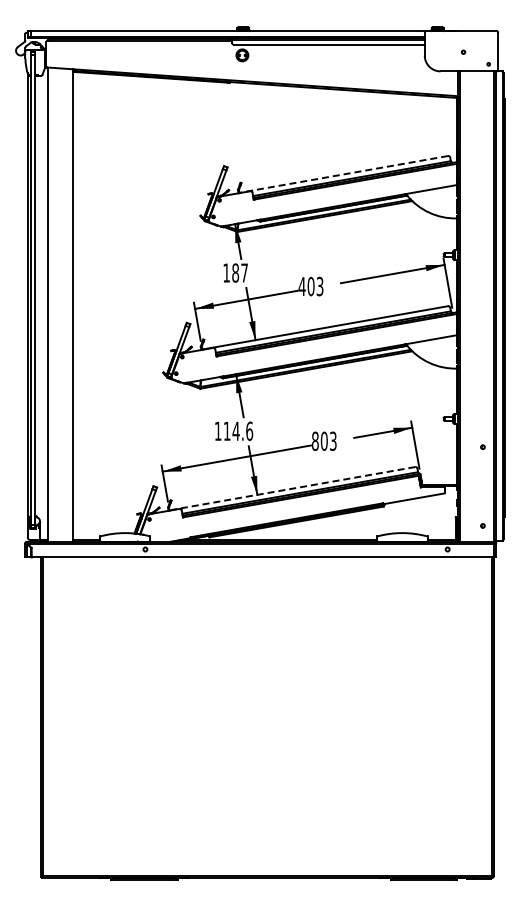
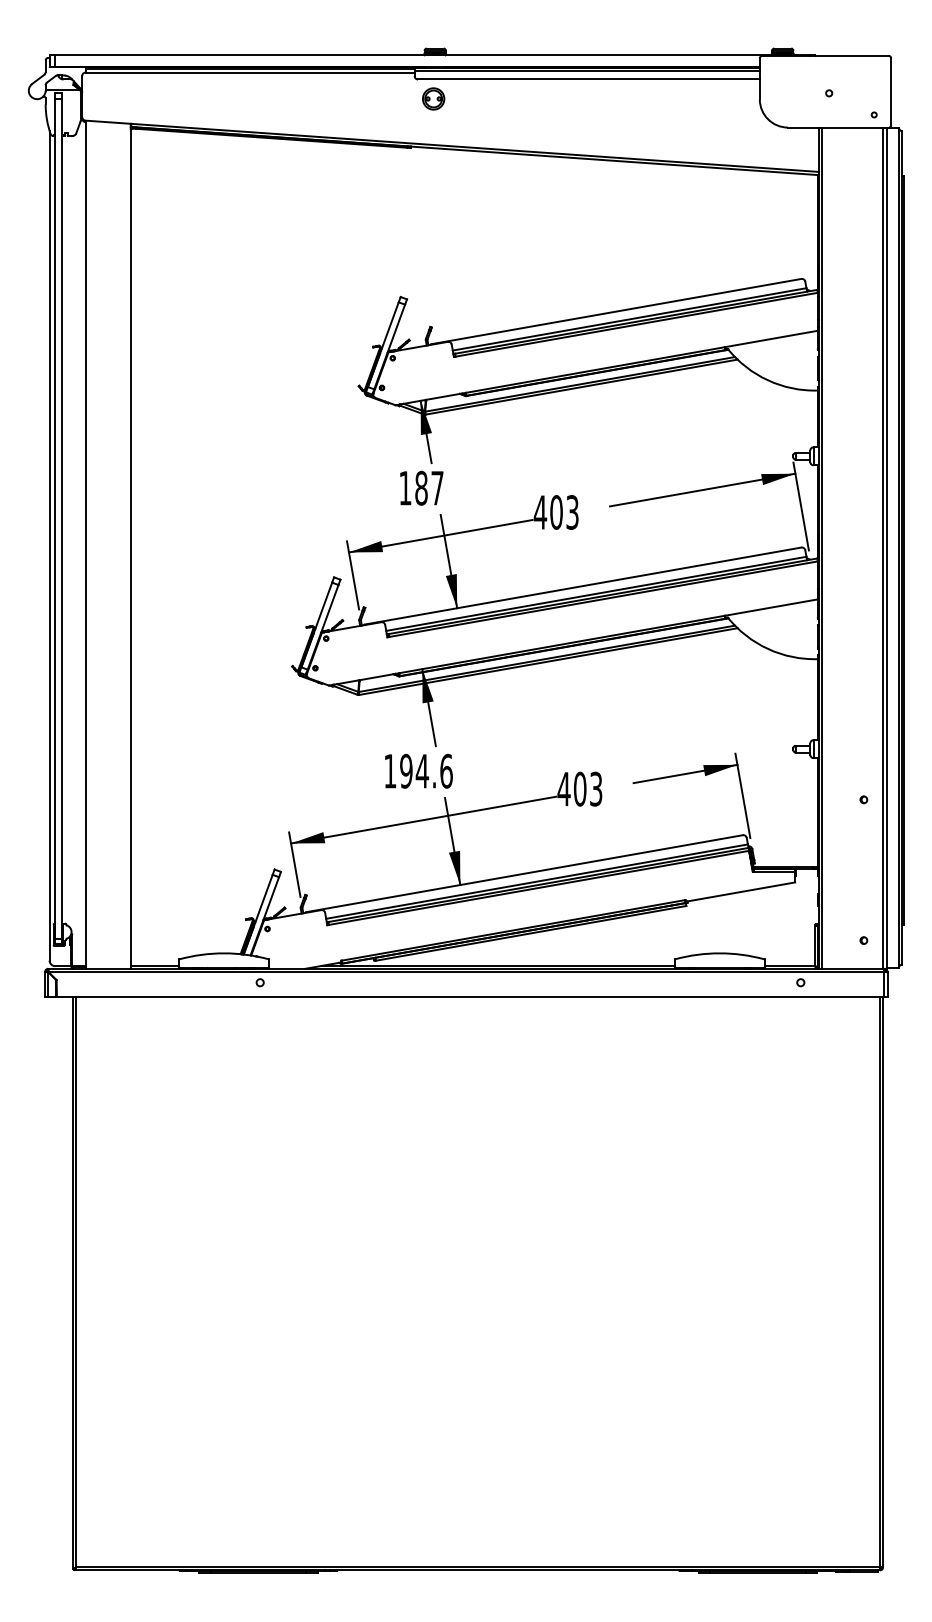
line: (344, 174) -> (616, 311), dashed -> solid
text: (226, 430) -> (405, 769), 114.6 -> 194.6
text: (315, 440) -> (564, 787), 803 -> 403
line: (293, 488) -> (525, 873), dashed -> solid

